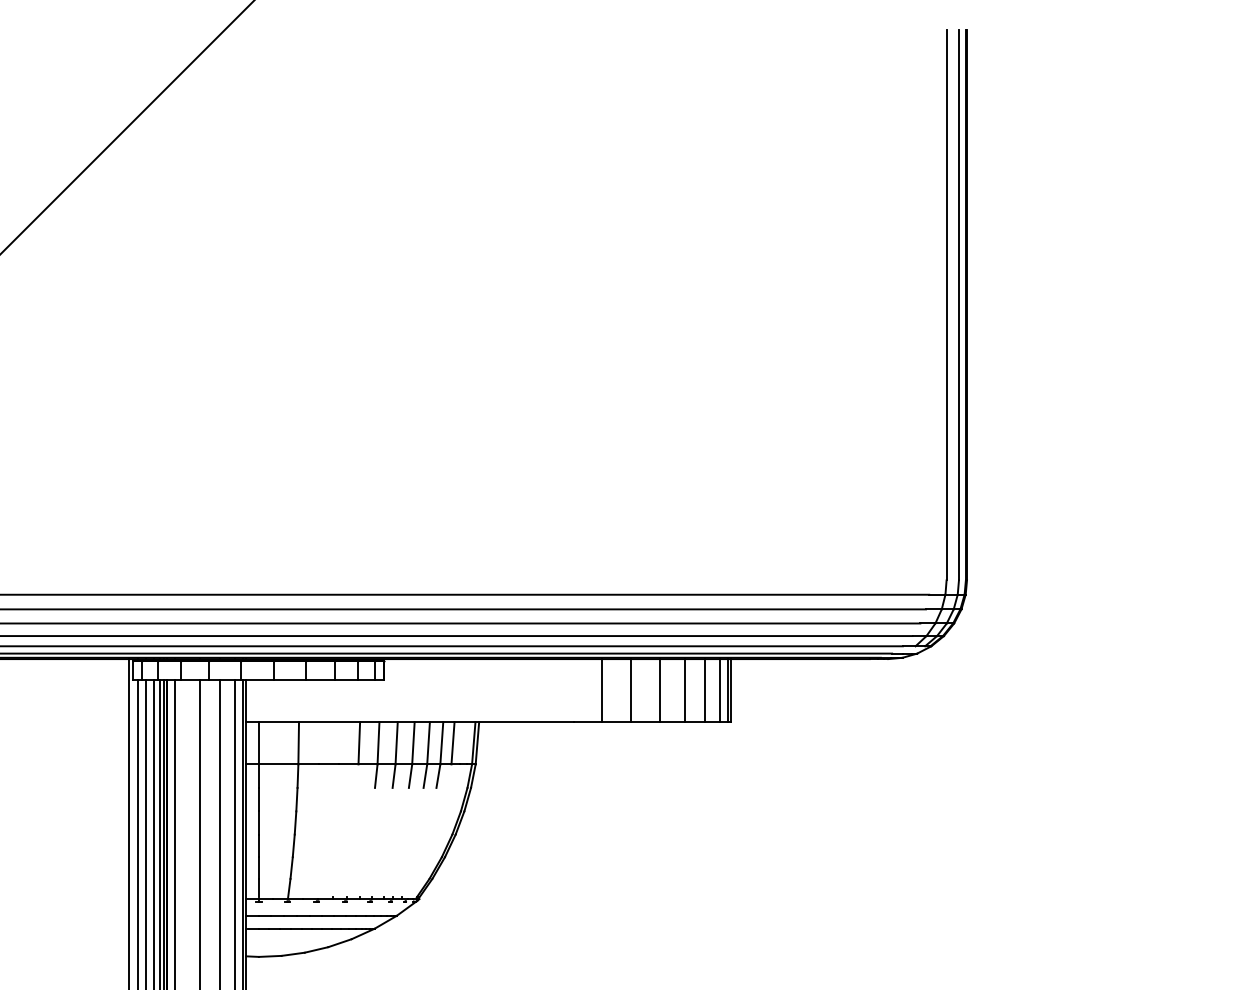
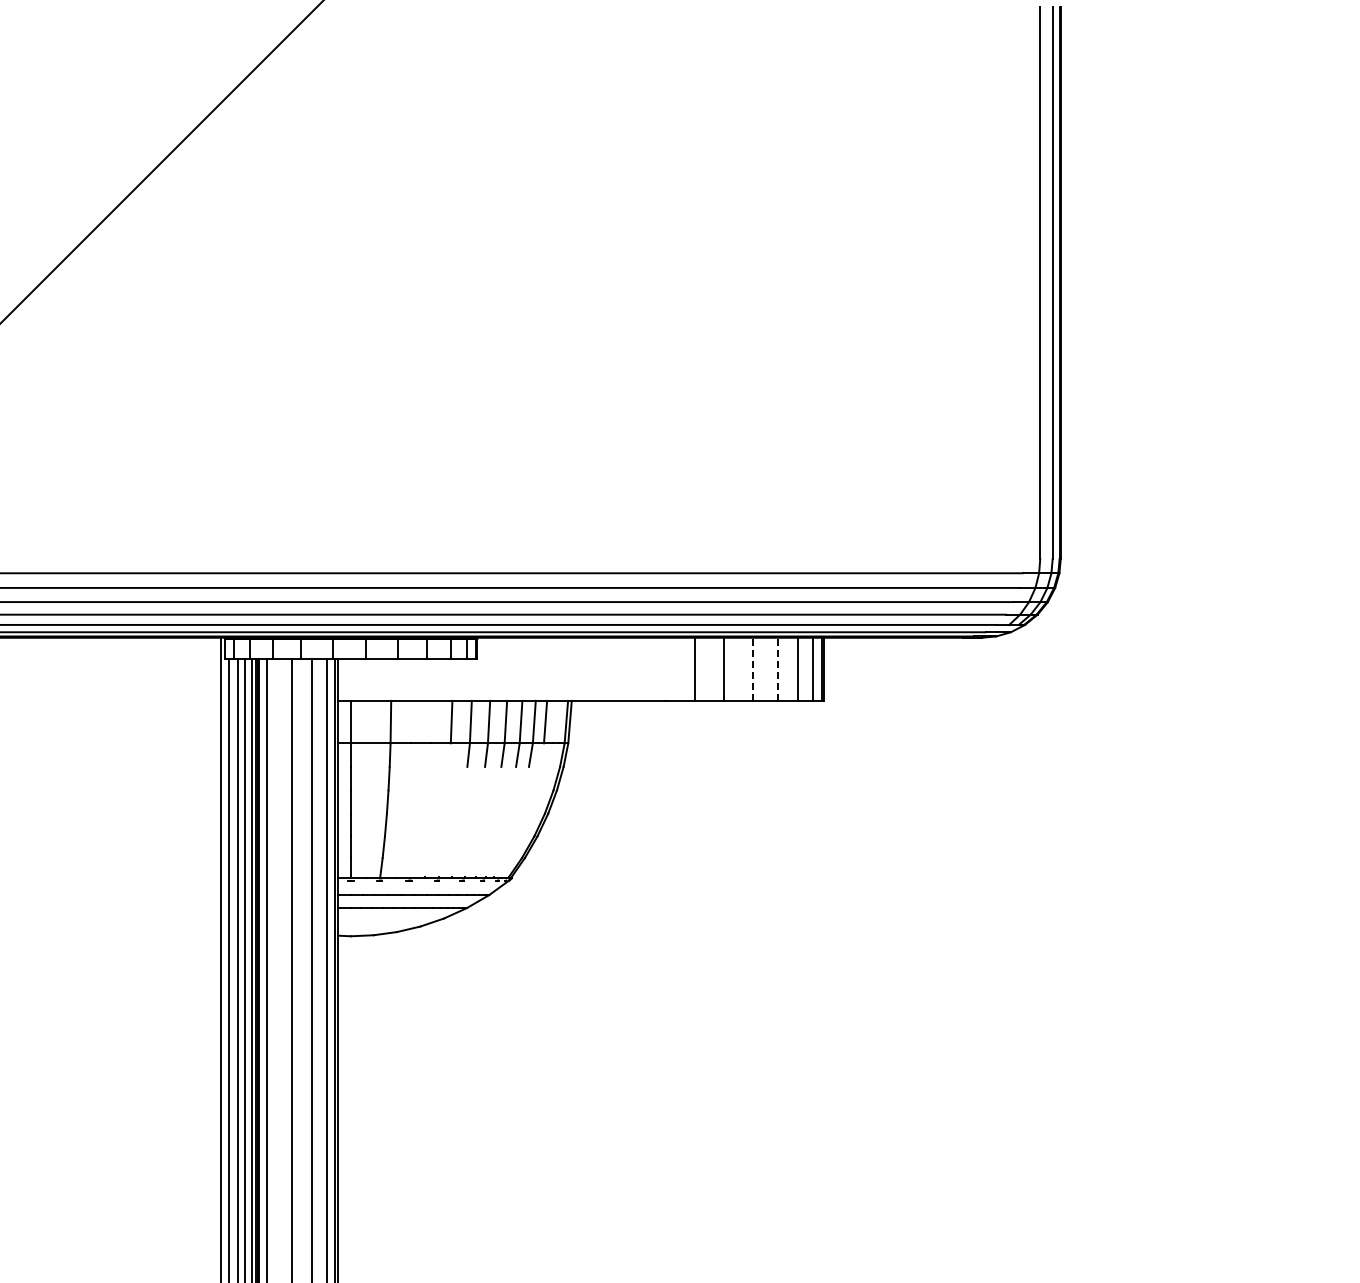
line: (659, 690) -> (752, 669), solid -> dashed
line: (684, 690) -> (777, 669), solid -> dashed

